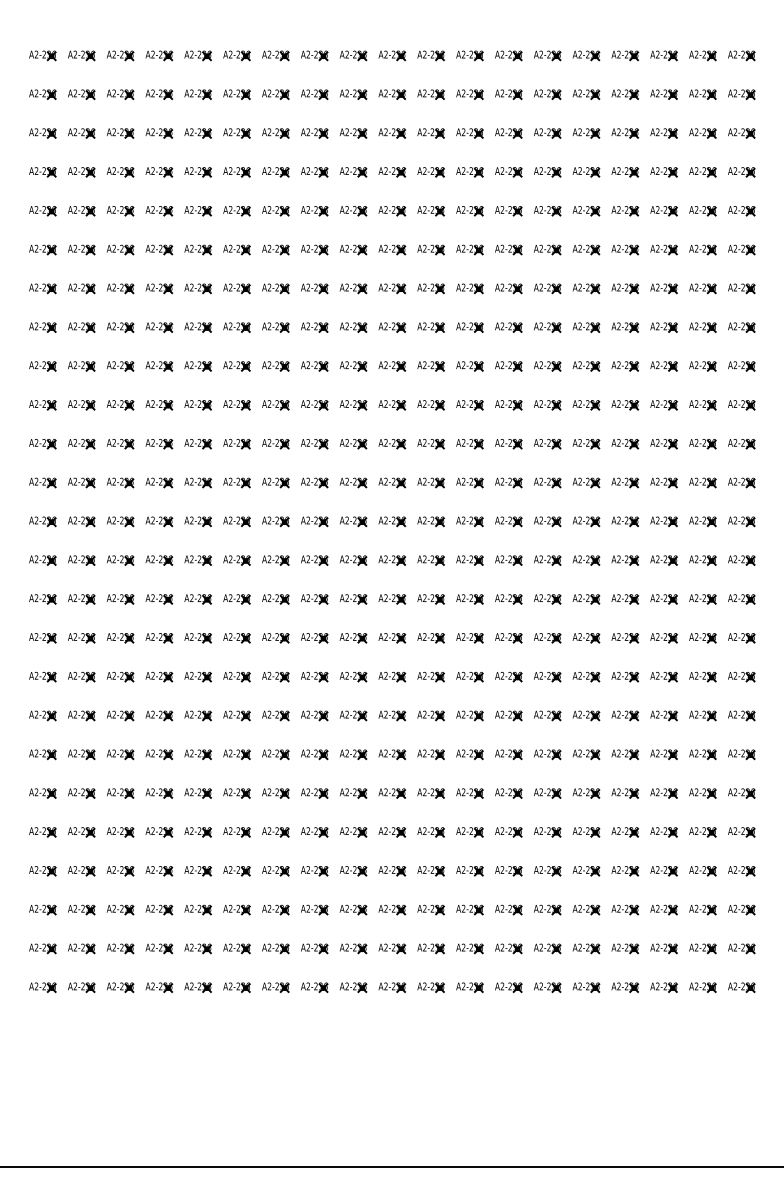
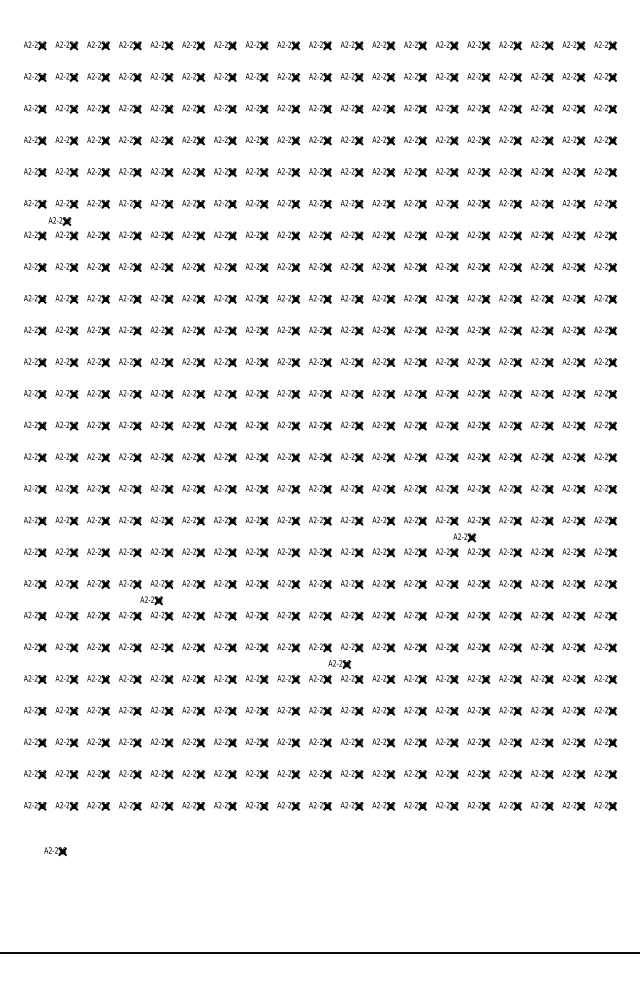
part: (72, 271) -> (59, 221), added
part: (569, 658) -> (464, 537), added
part: (185, 735) -> (151, 600), added
part: (415, 814) -> (339, 664), added
part: (67, 1043) -> (55, 851), added

